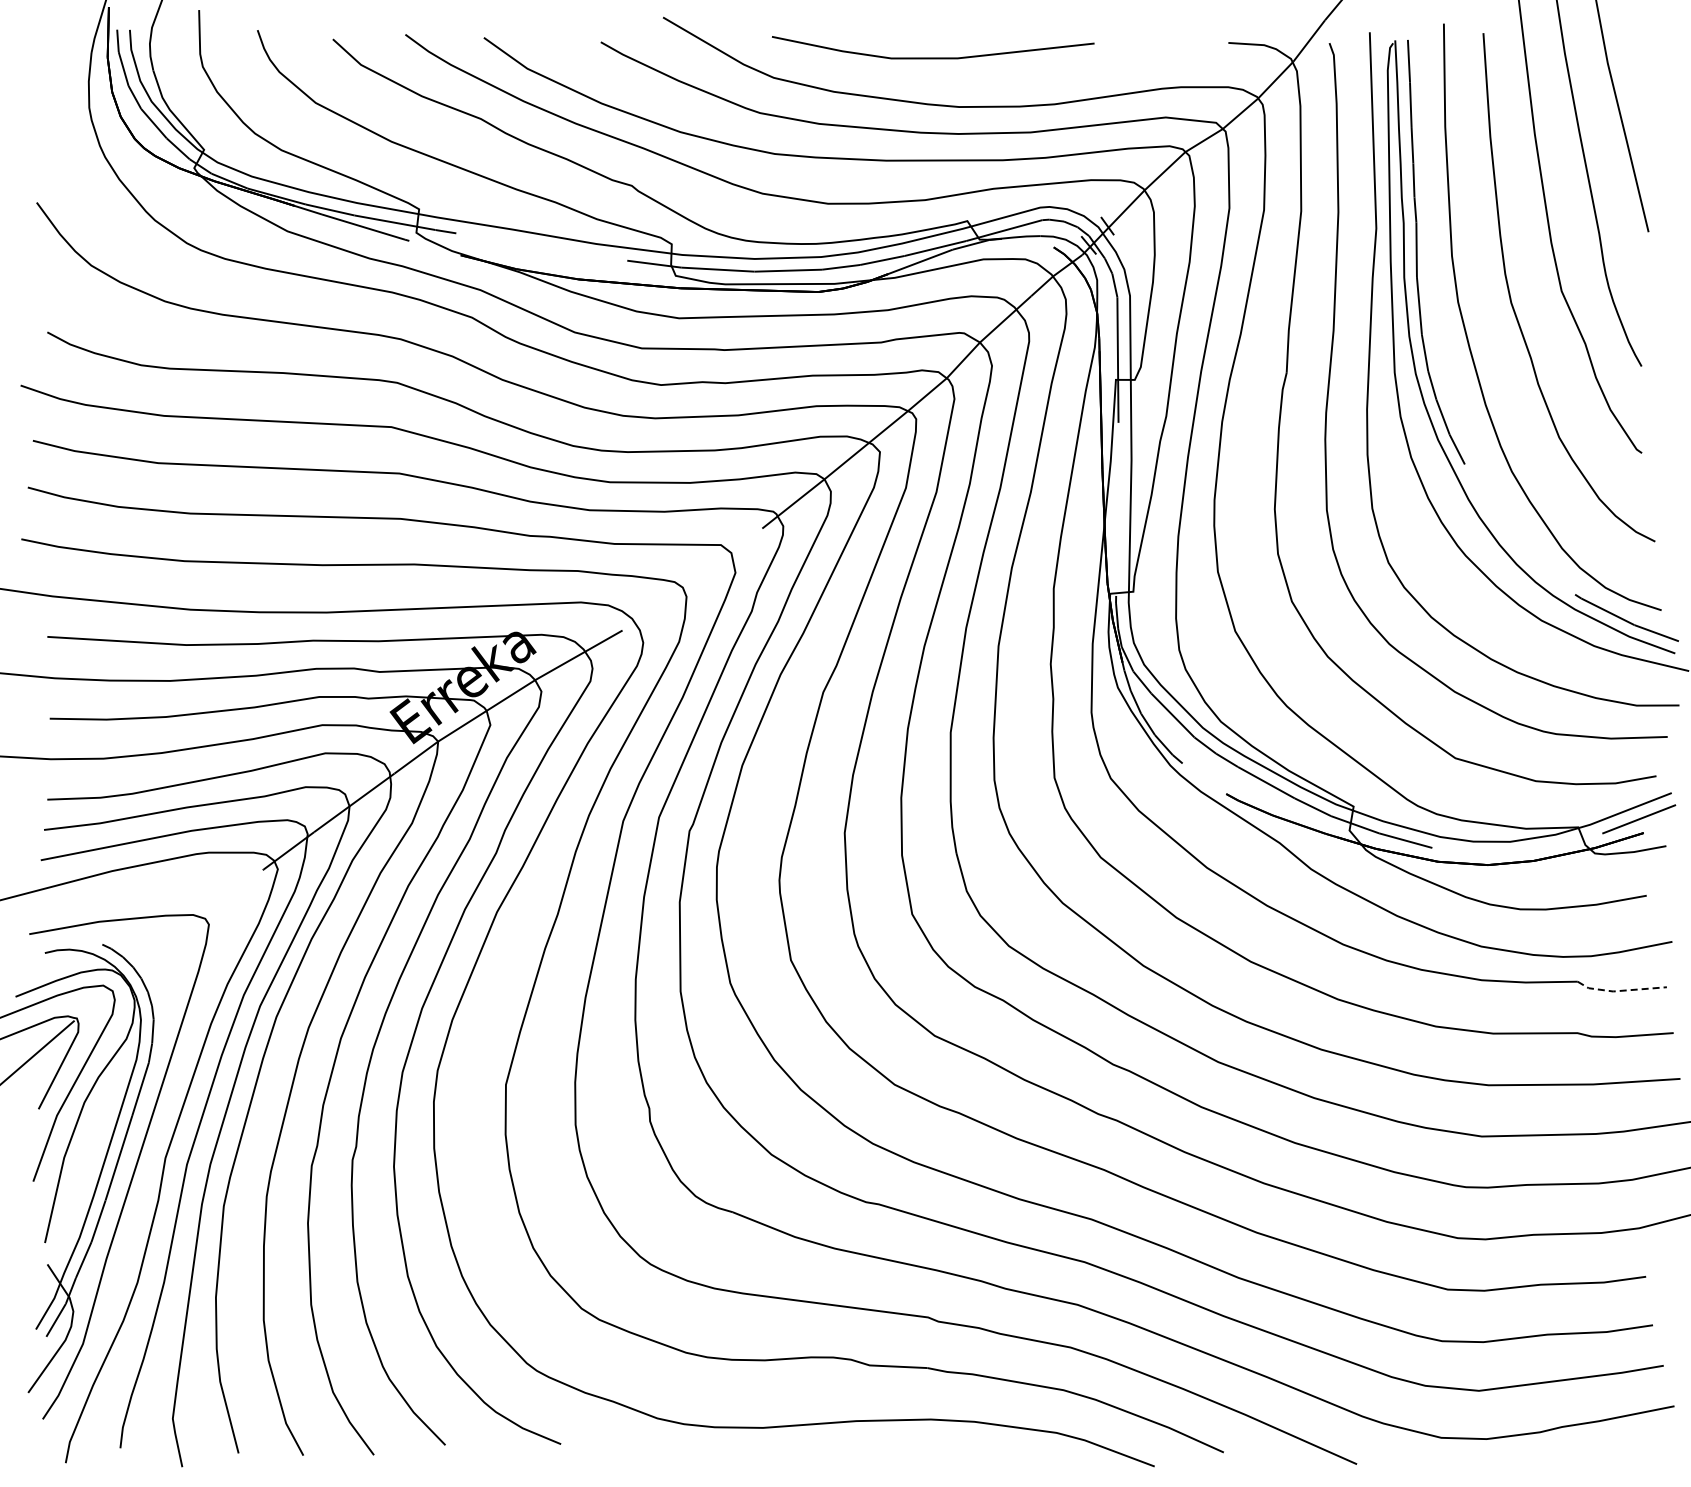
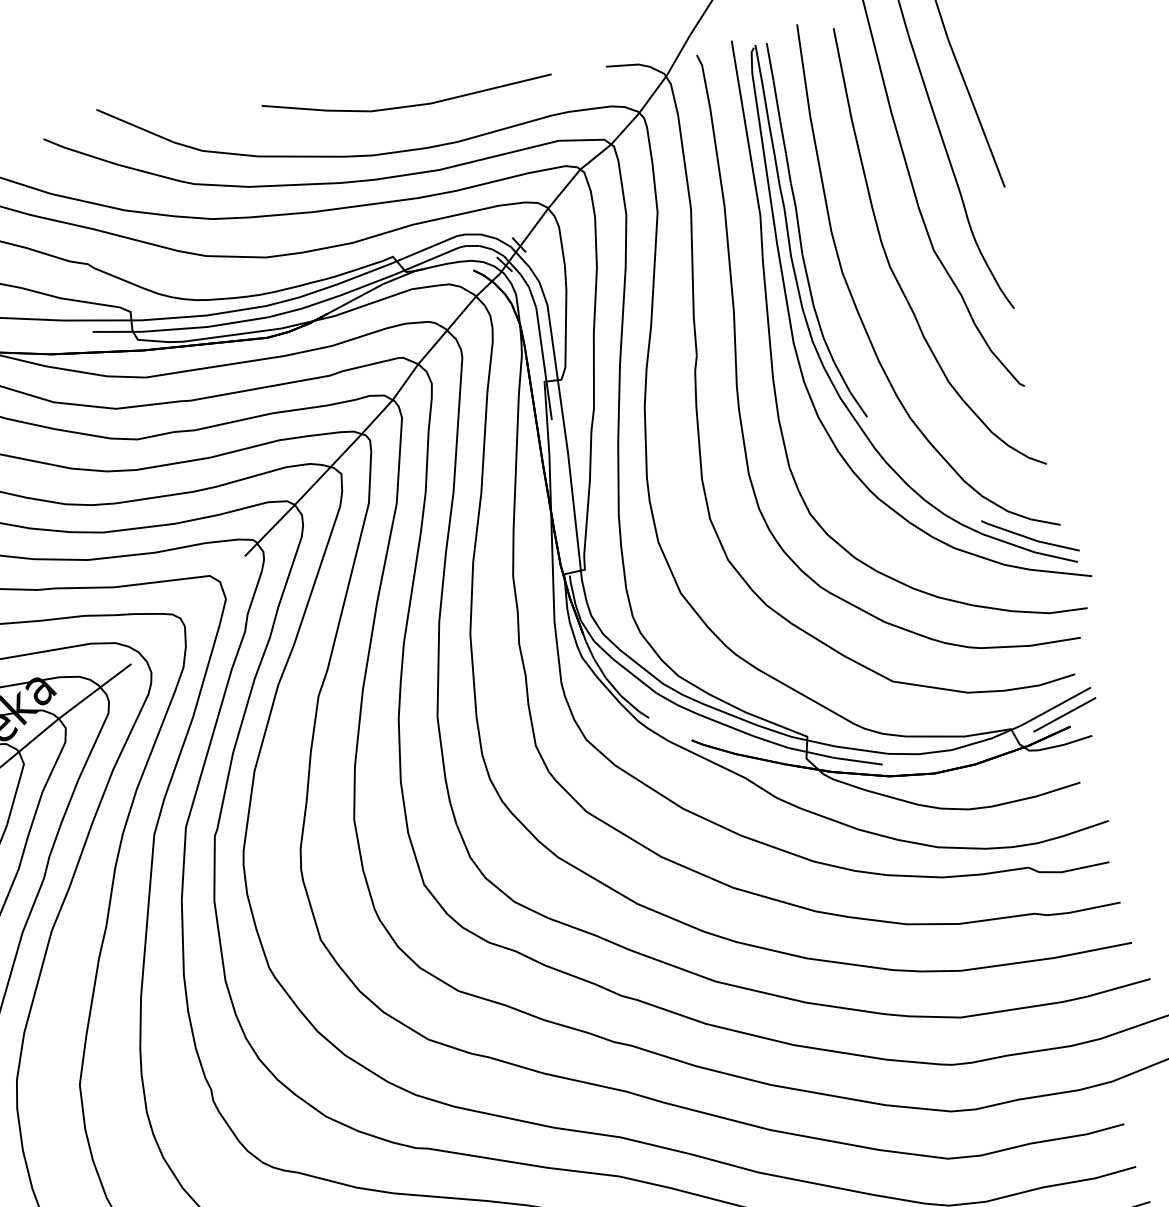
line: (933, 57) -> (408, 105), moved
line: (1620, 990) -> (1067, 870), dashed -> solid

